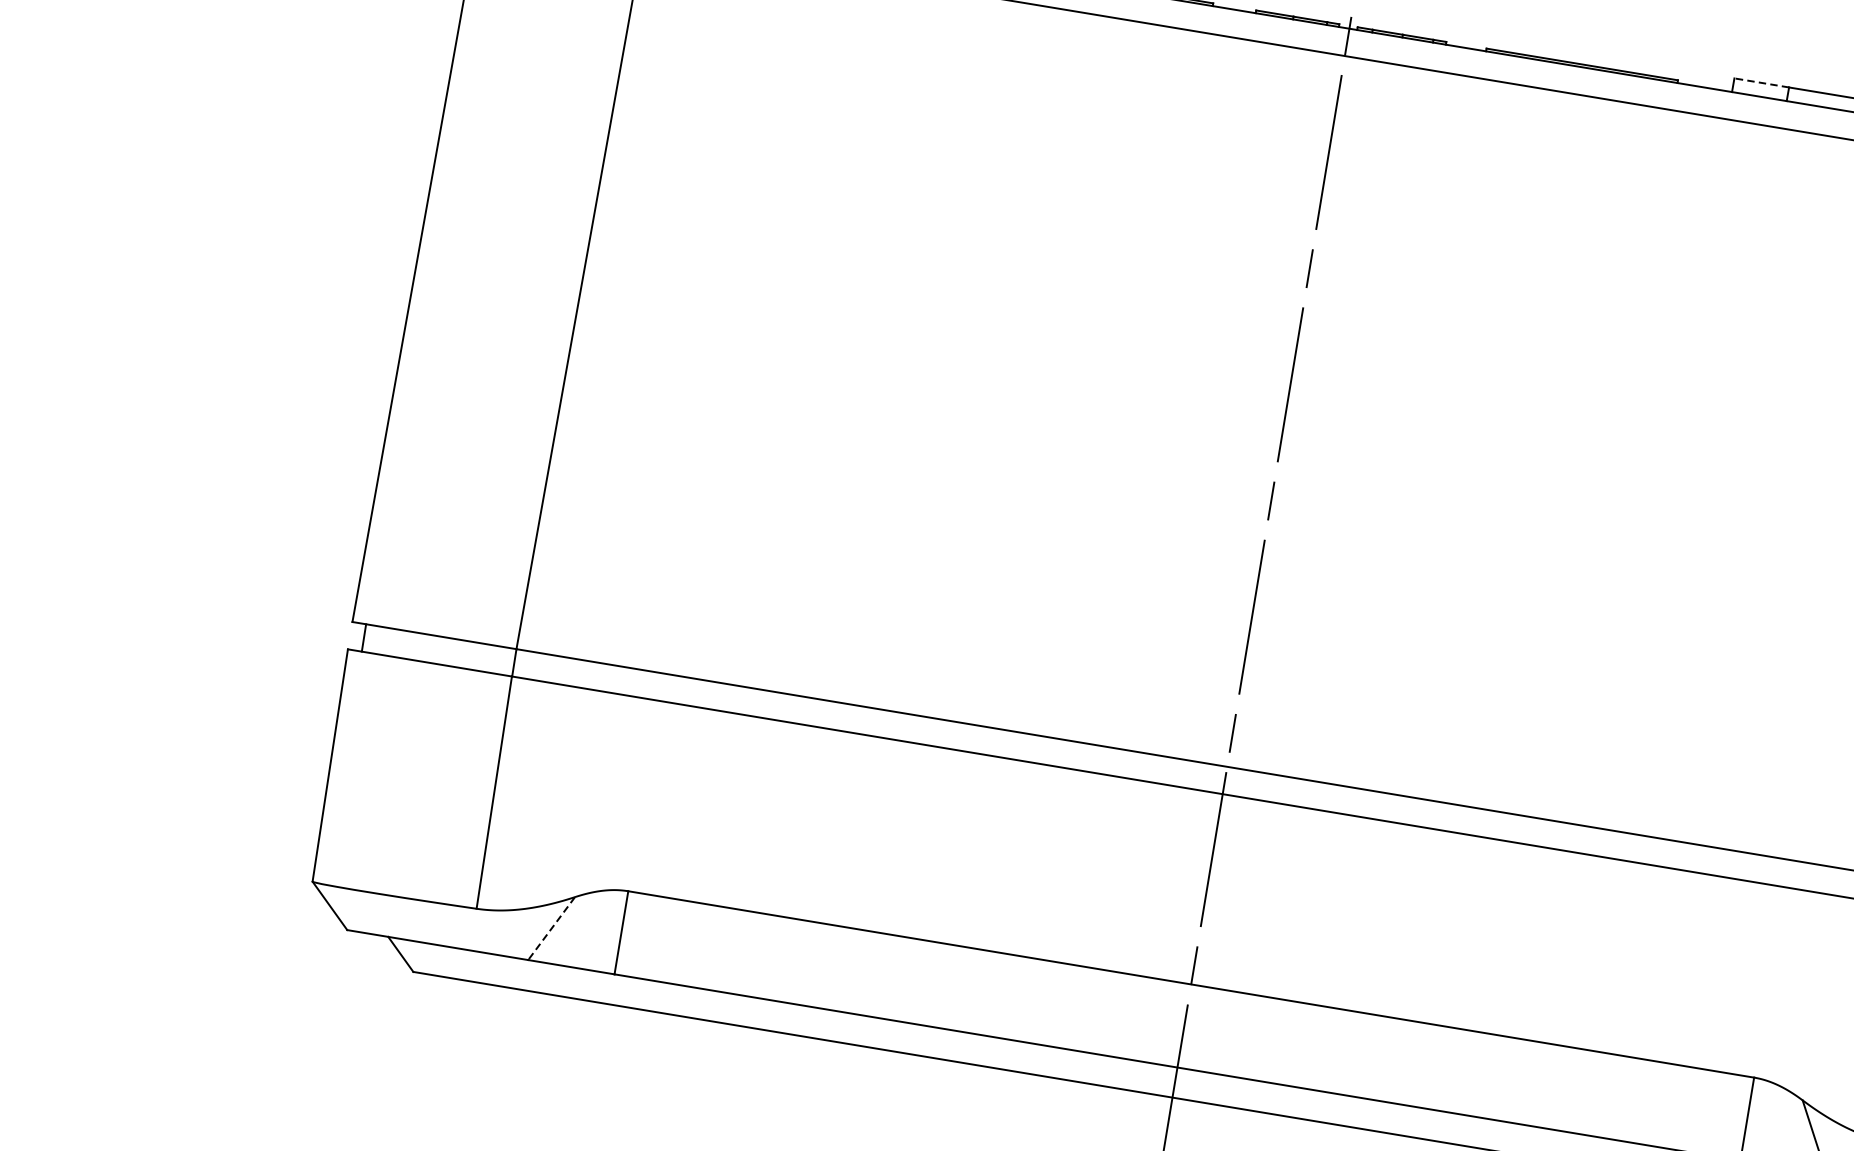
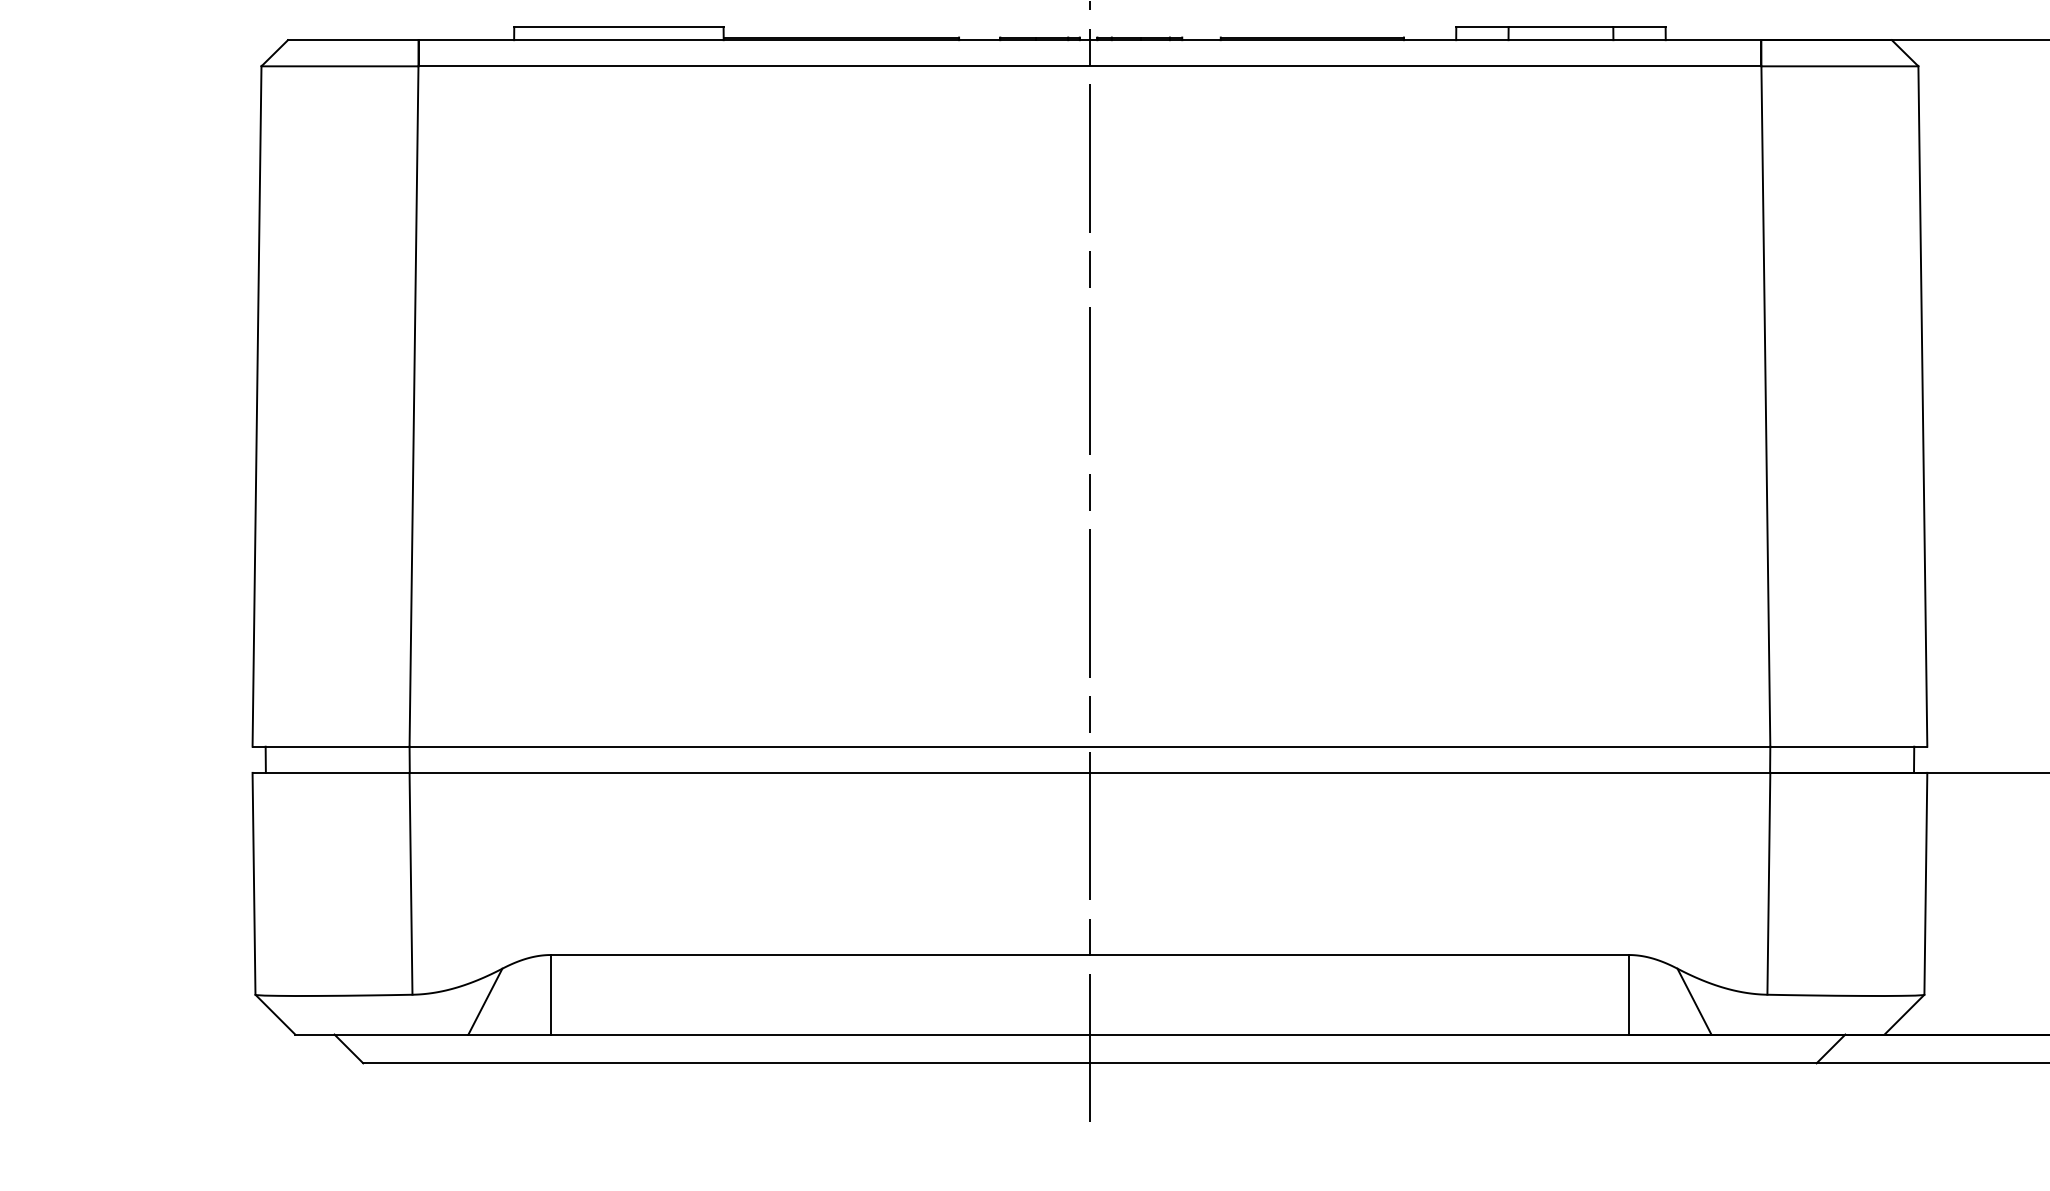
line: (1760, 83) -> (1481, 27), dashed -> solid
line: (551, 929) -> (485, 1002), dashed -> solid

